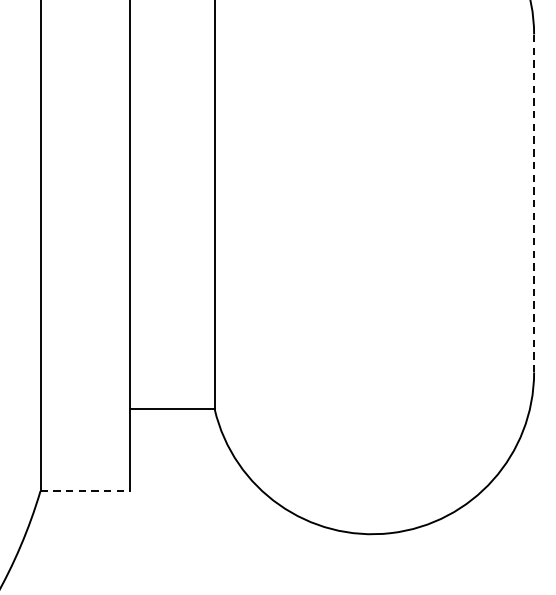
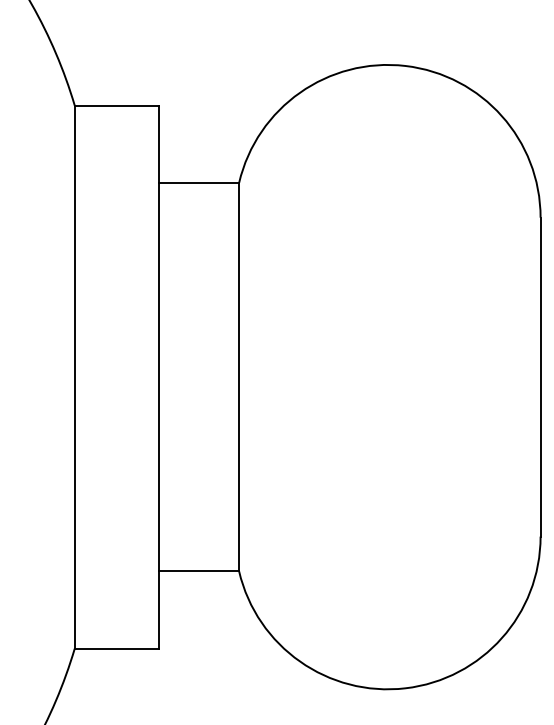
line: (534, 202) -> (540, 376), dashed -> solid
line: (85, 490) -> (117, 648), dashed -> solid

